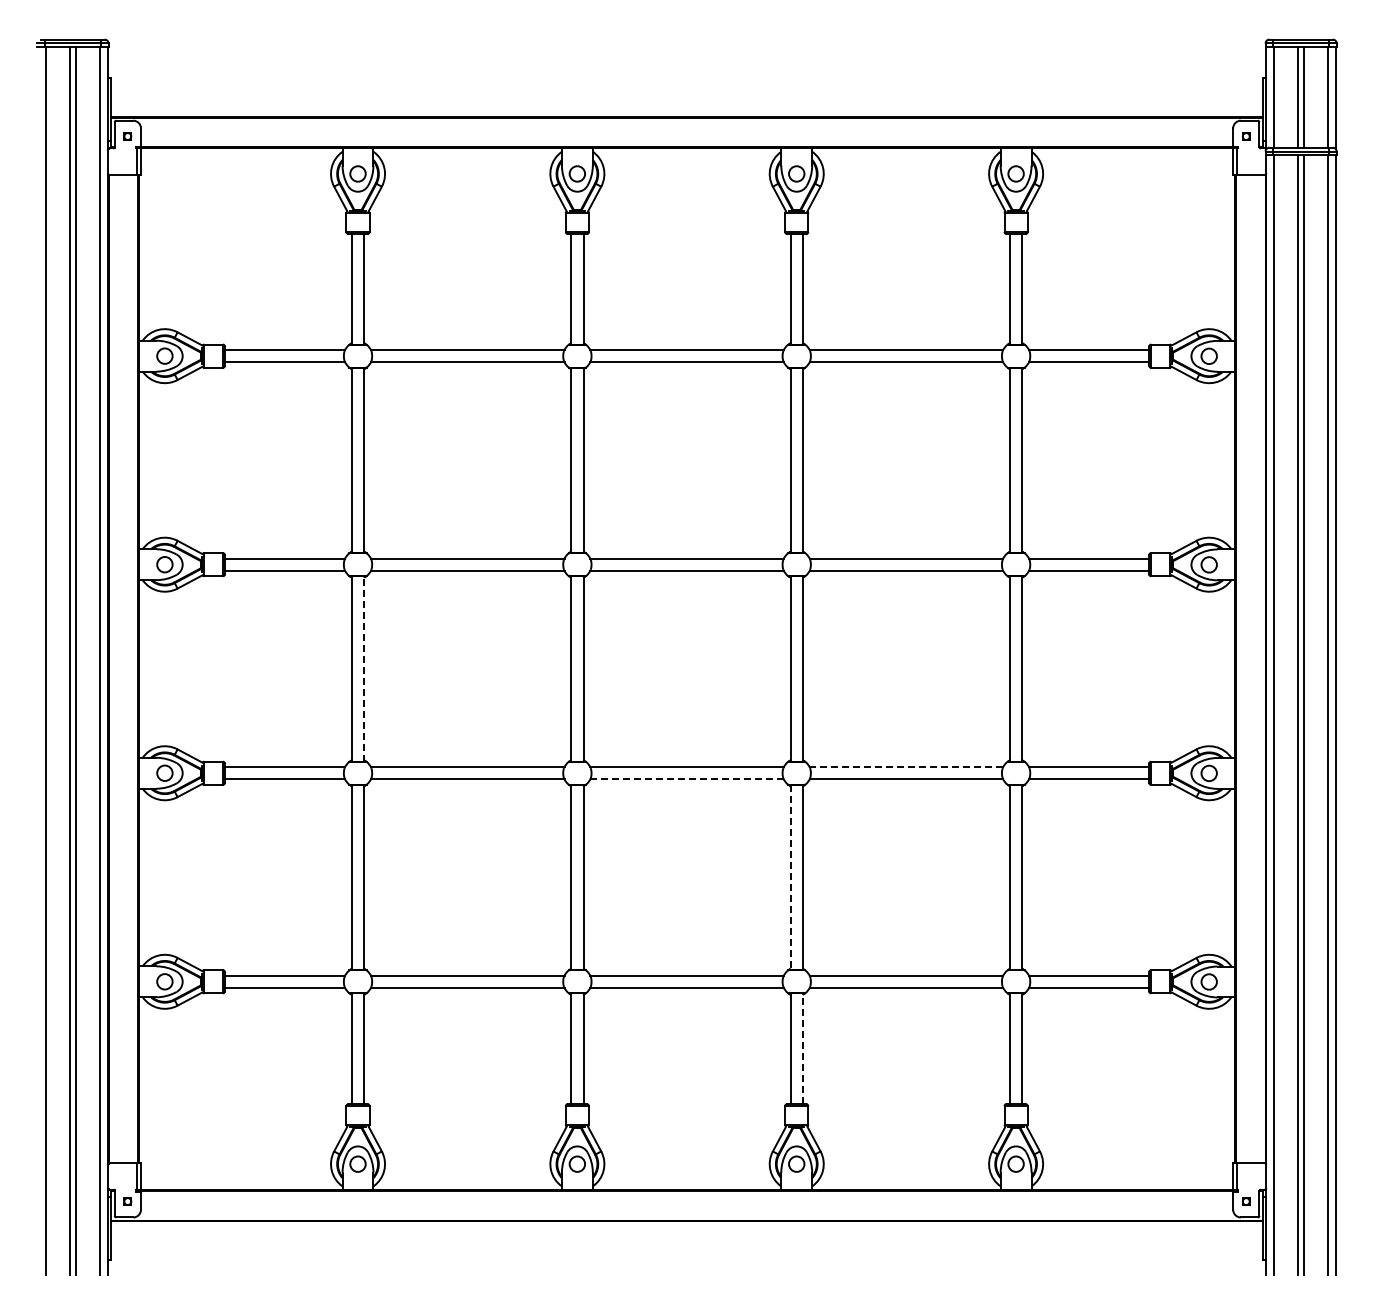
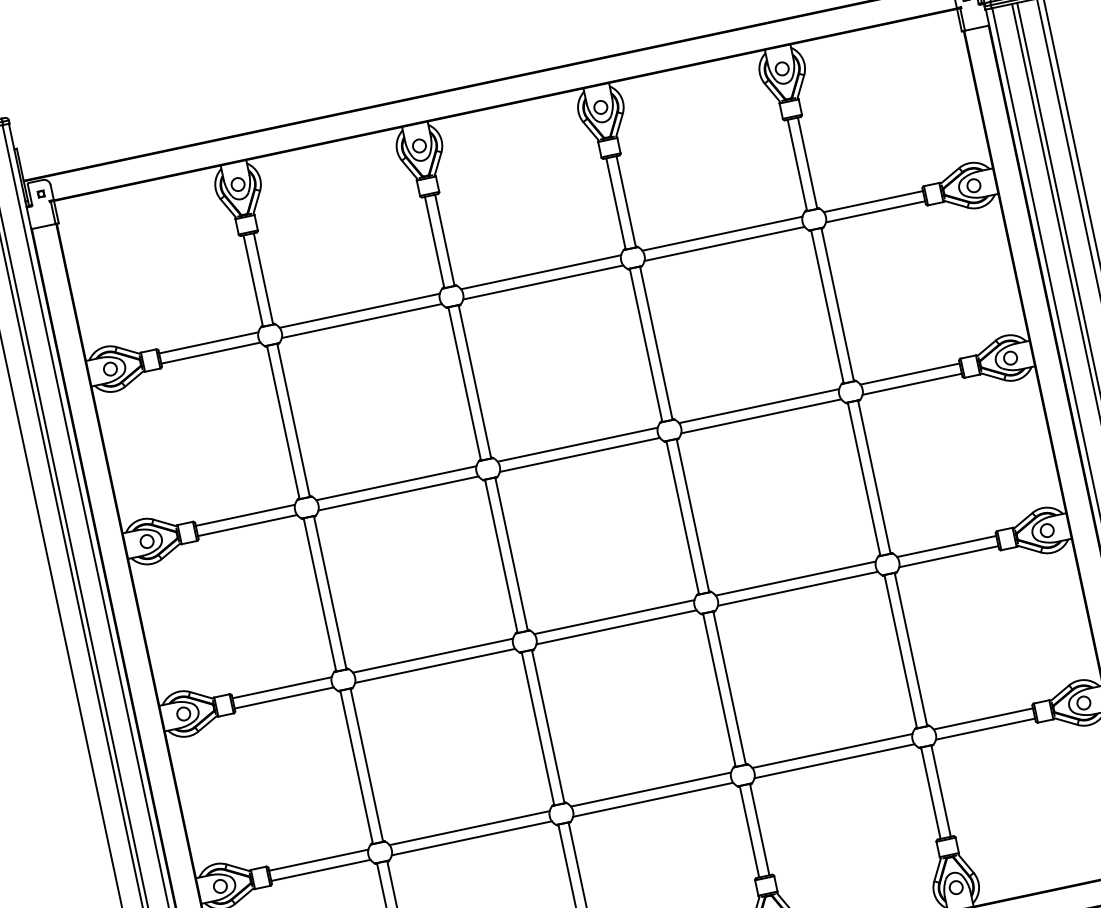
line: (364, 668) -> (330, 592), dashed -> solid
line: (906, 767) -> (795, 578), dashed -> solid
line: (687, 779) -> (616, 627), dashed -> solid
line: (790, 877) -> (719, 690), dashed -> solid
line: (802, 1048) -> (759, 829), dashed -> solid

